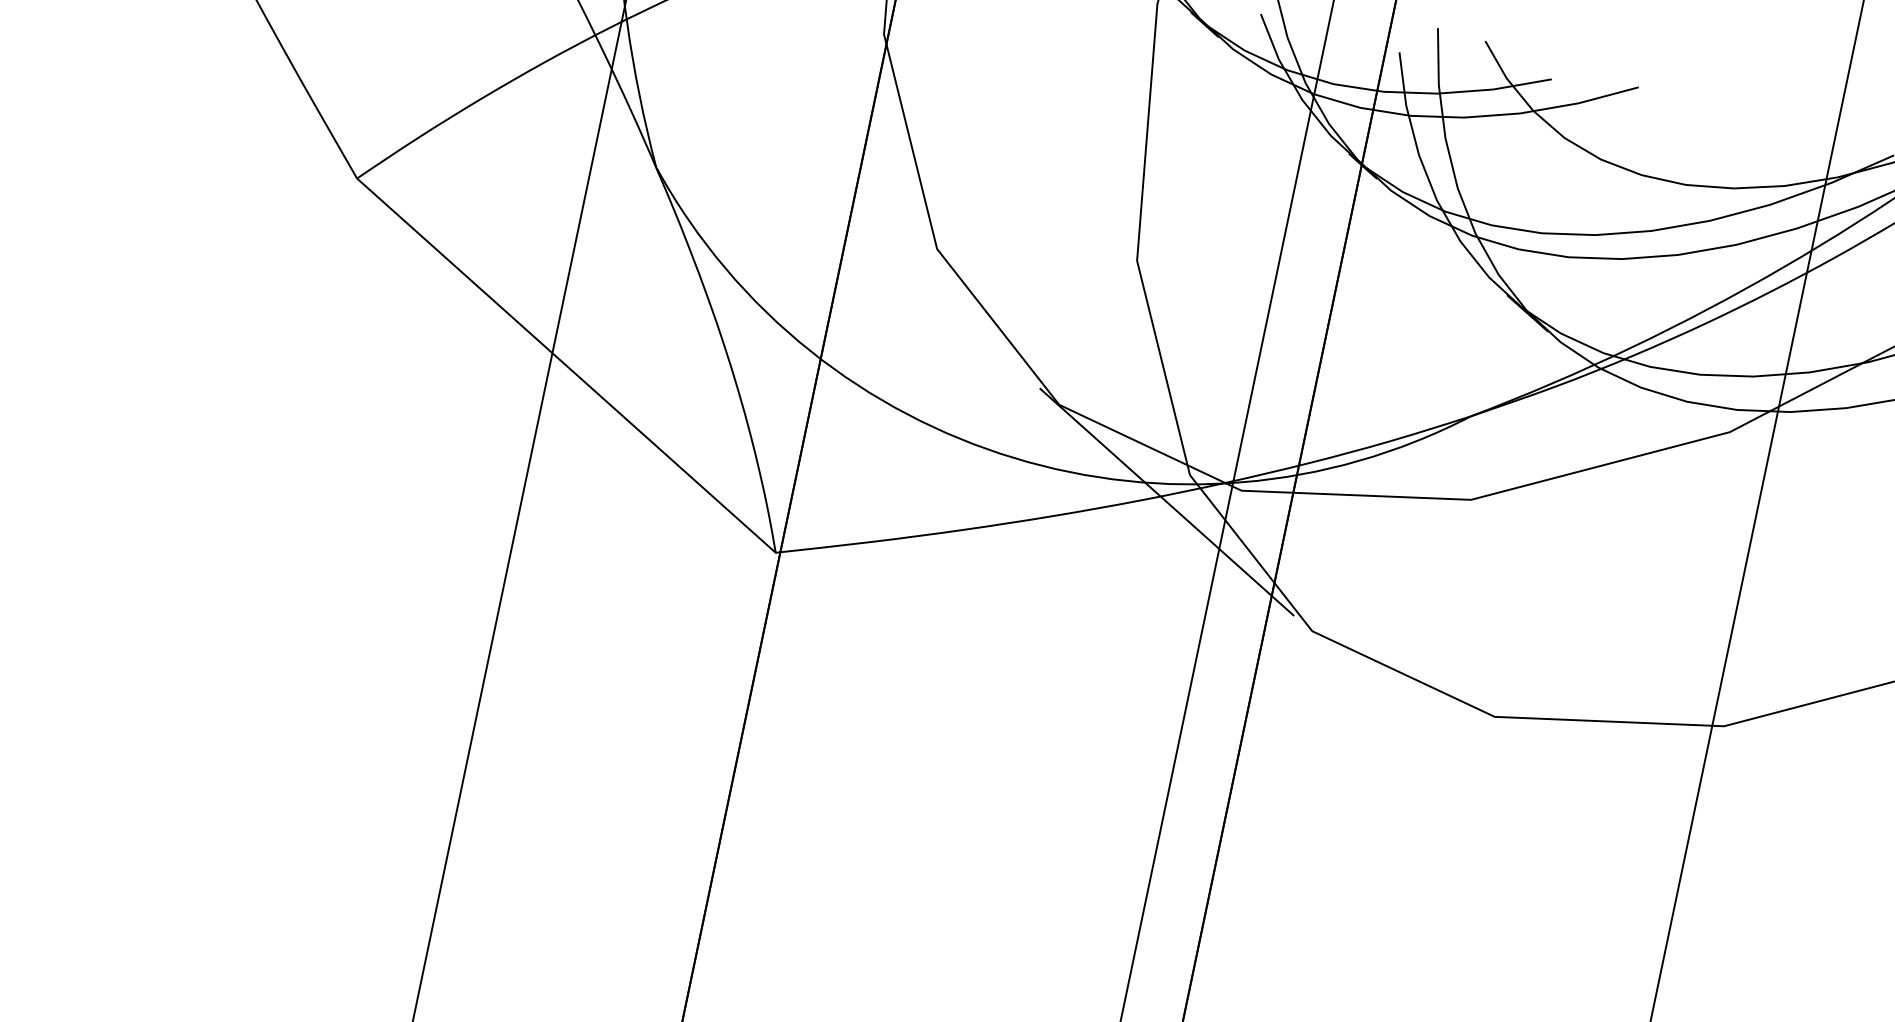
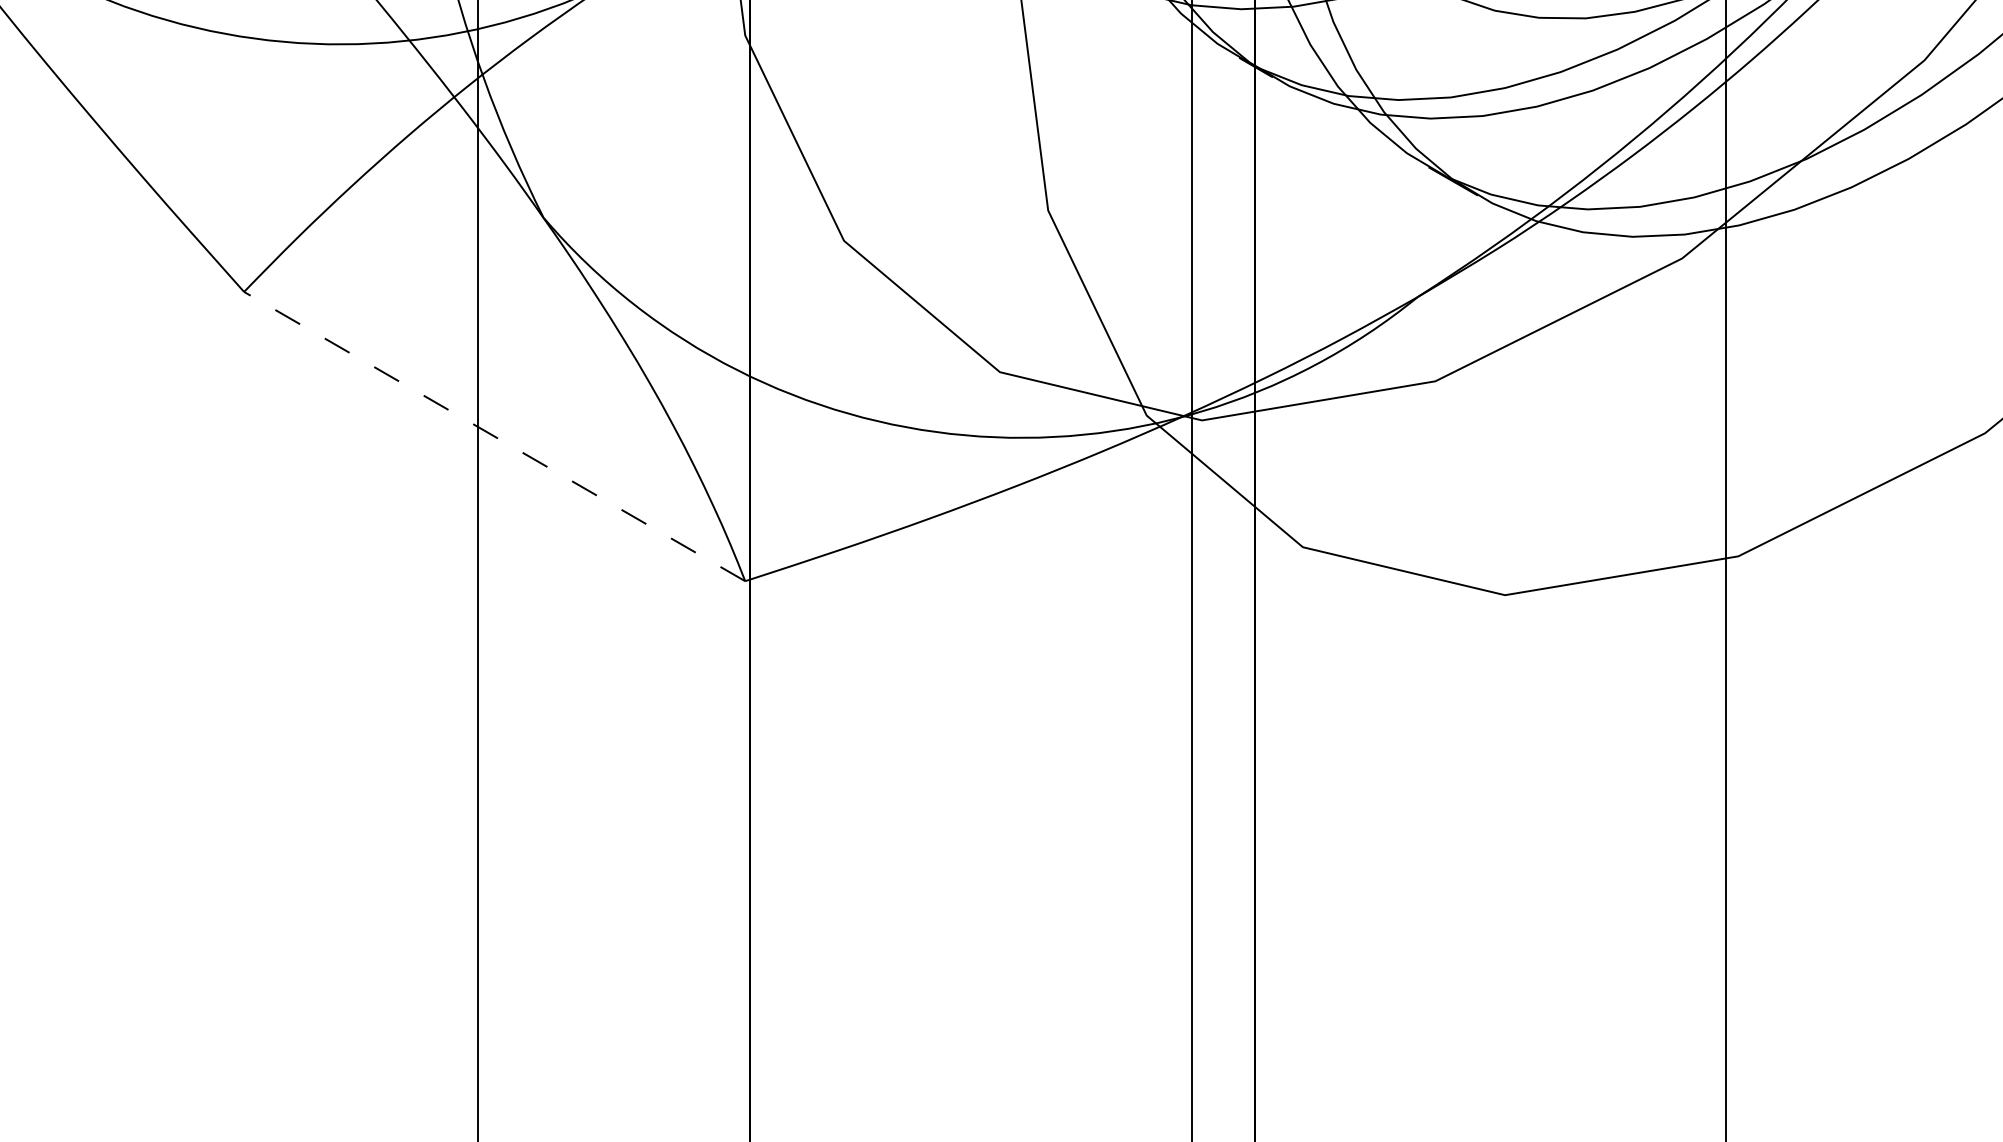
line: (566, 365) -> (494, 436), solid -> dashed
line: (1166, 501) -> (1128, 447), removed

